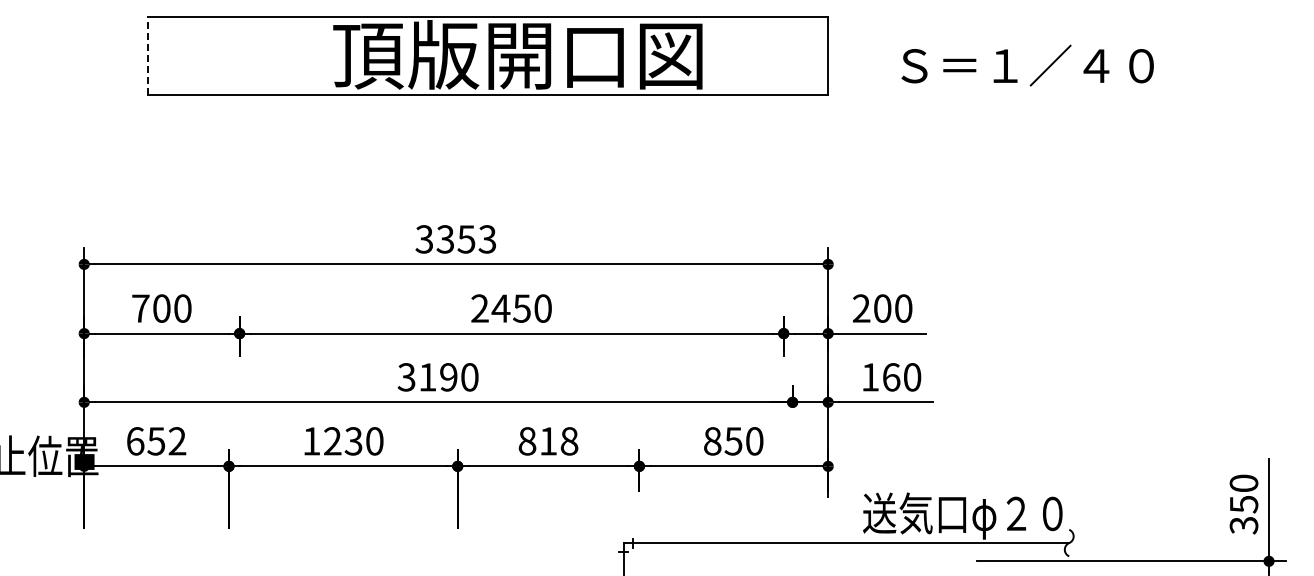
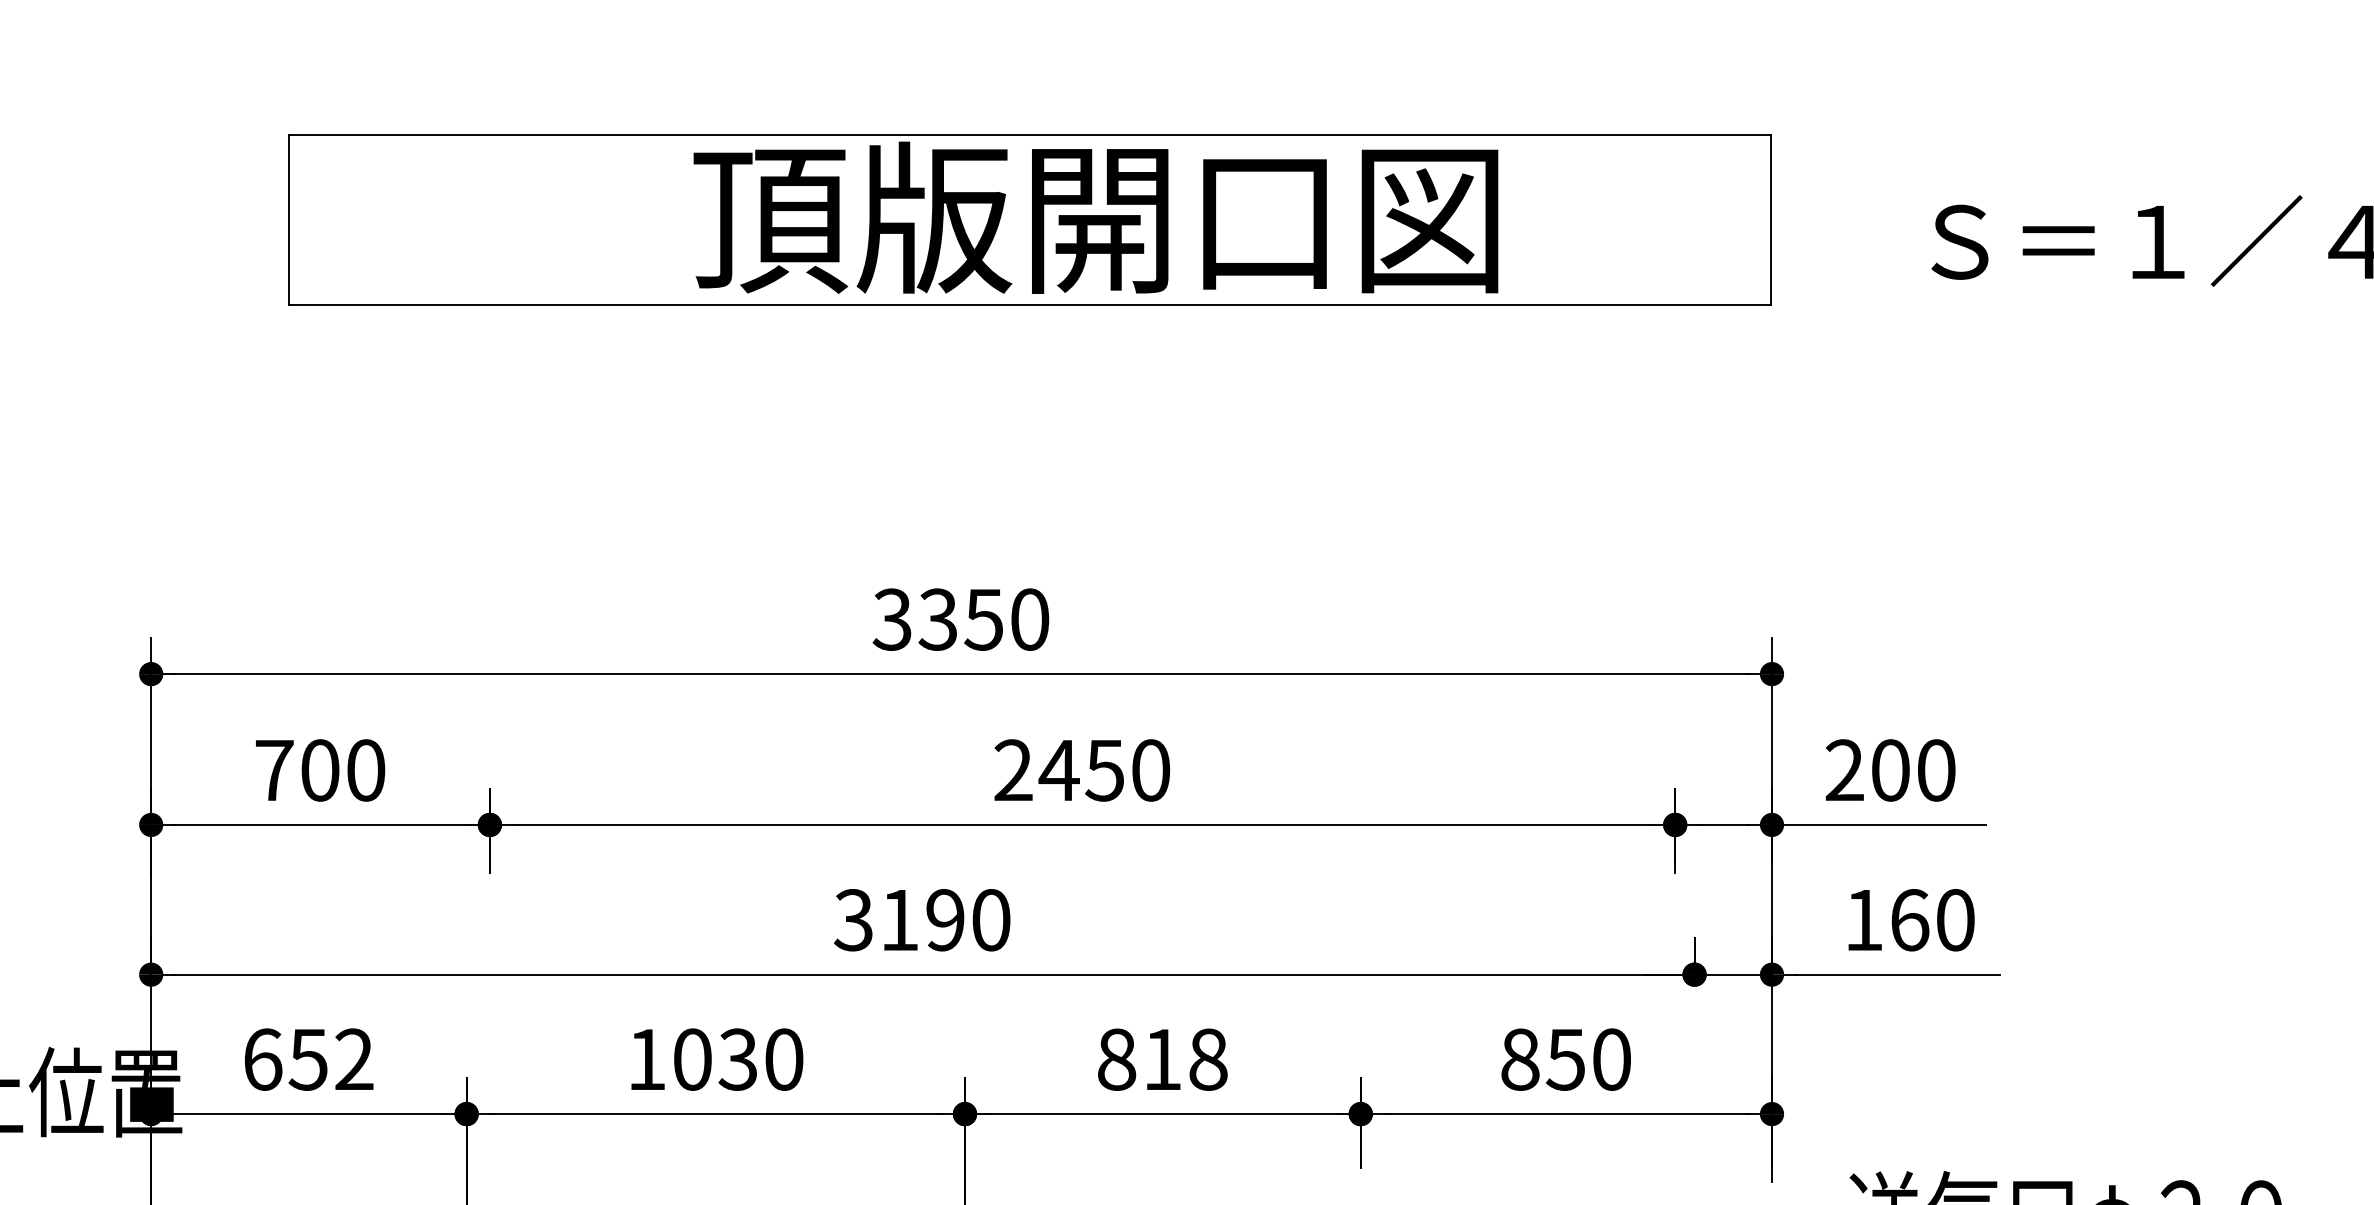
line: (147, 56) -> (289, 221), dashed -> solid
text: (487, 239) -> (1029, 619), 3353 -> 3350
text: (332, 441) -> (692, 1059), 1230 -> 1030

